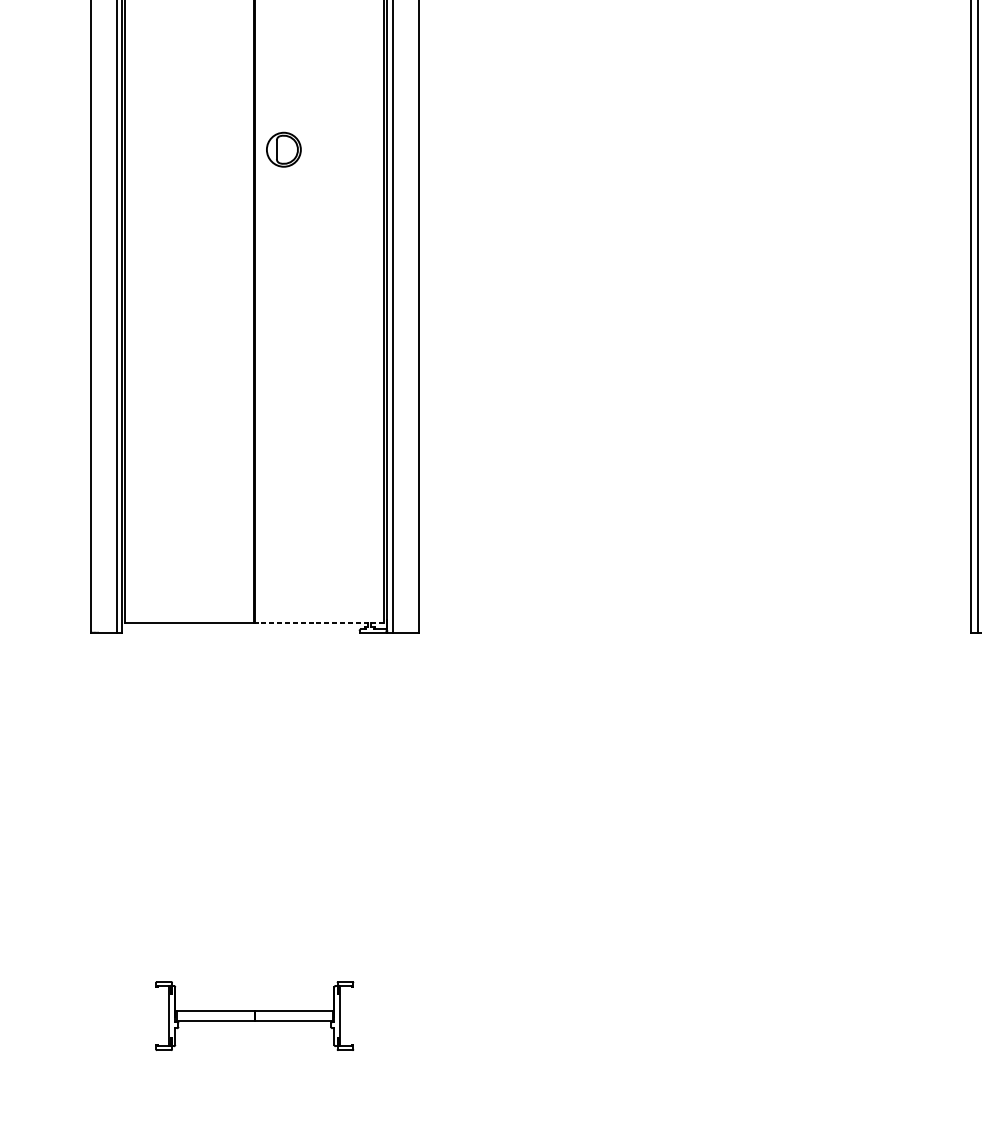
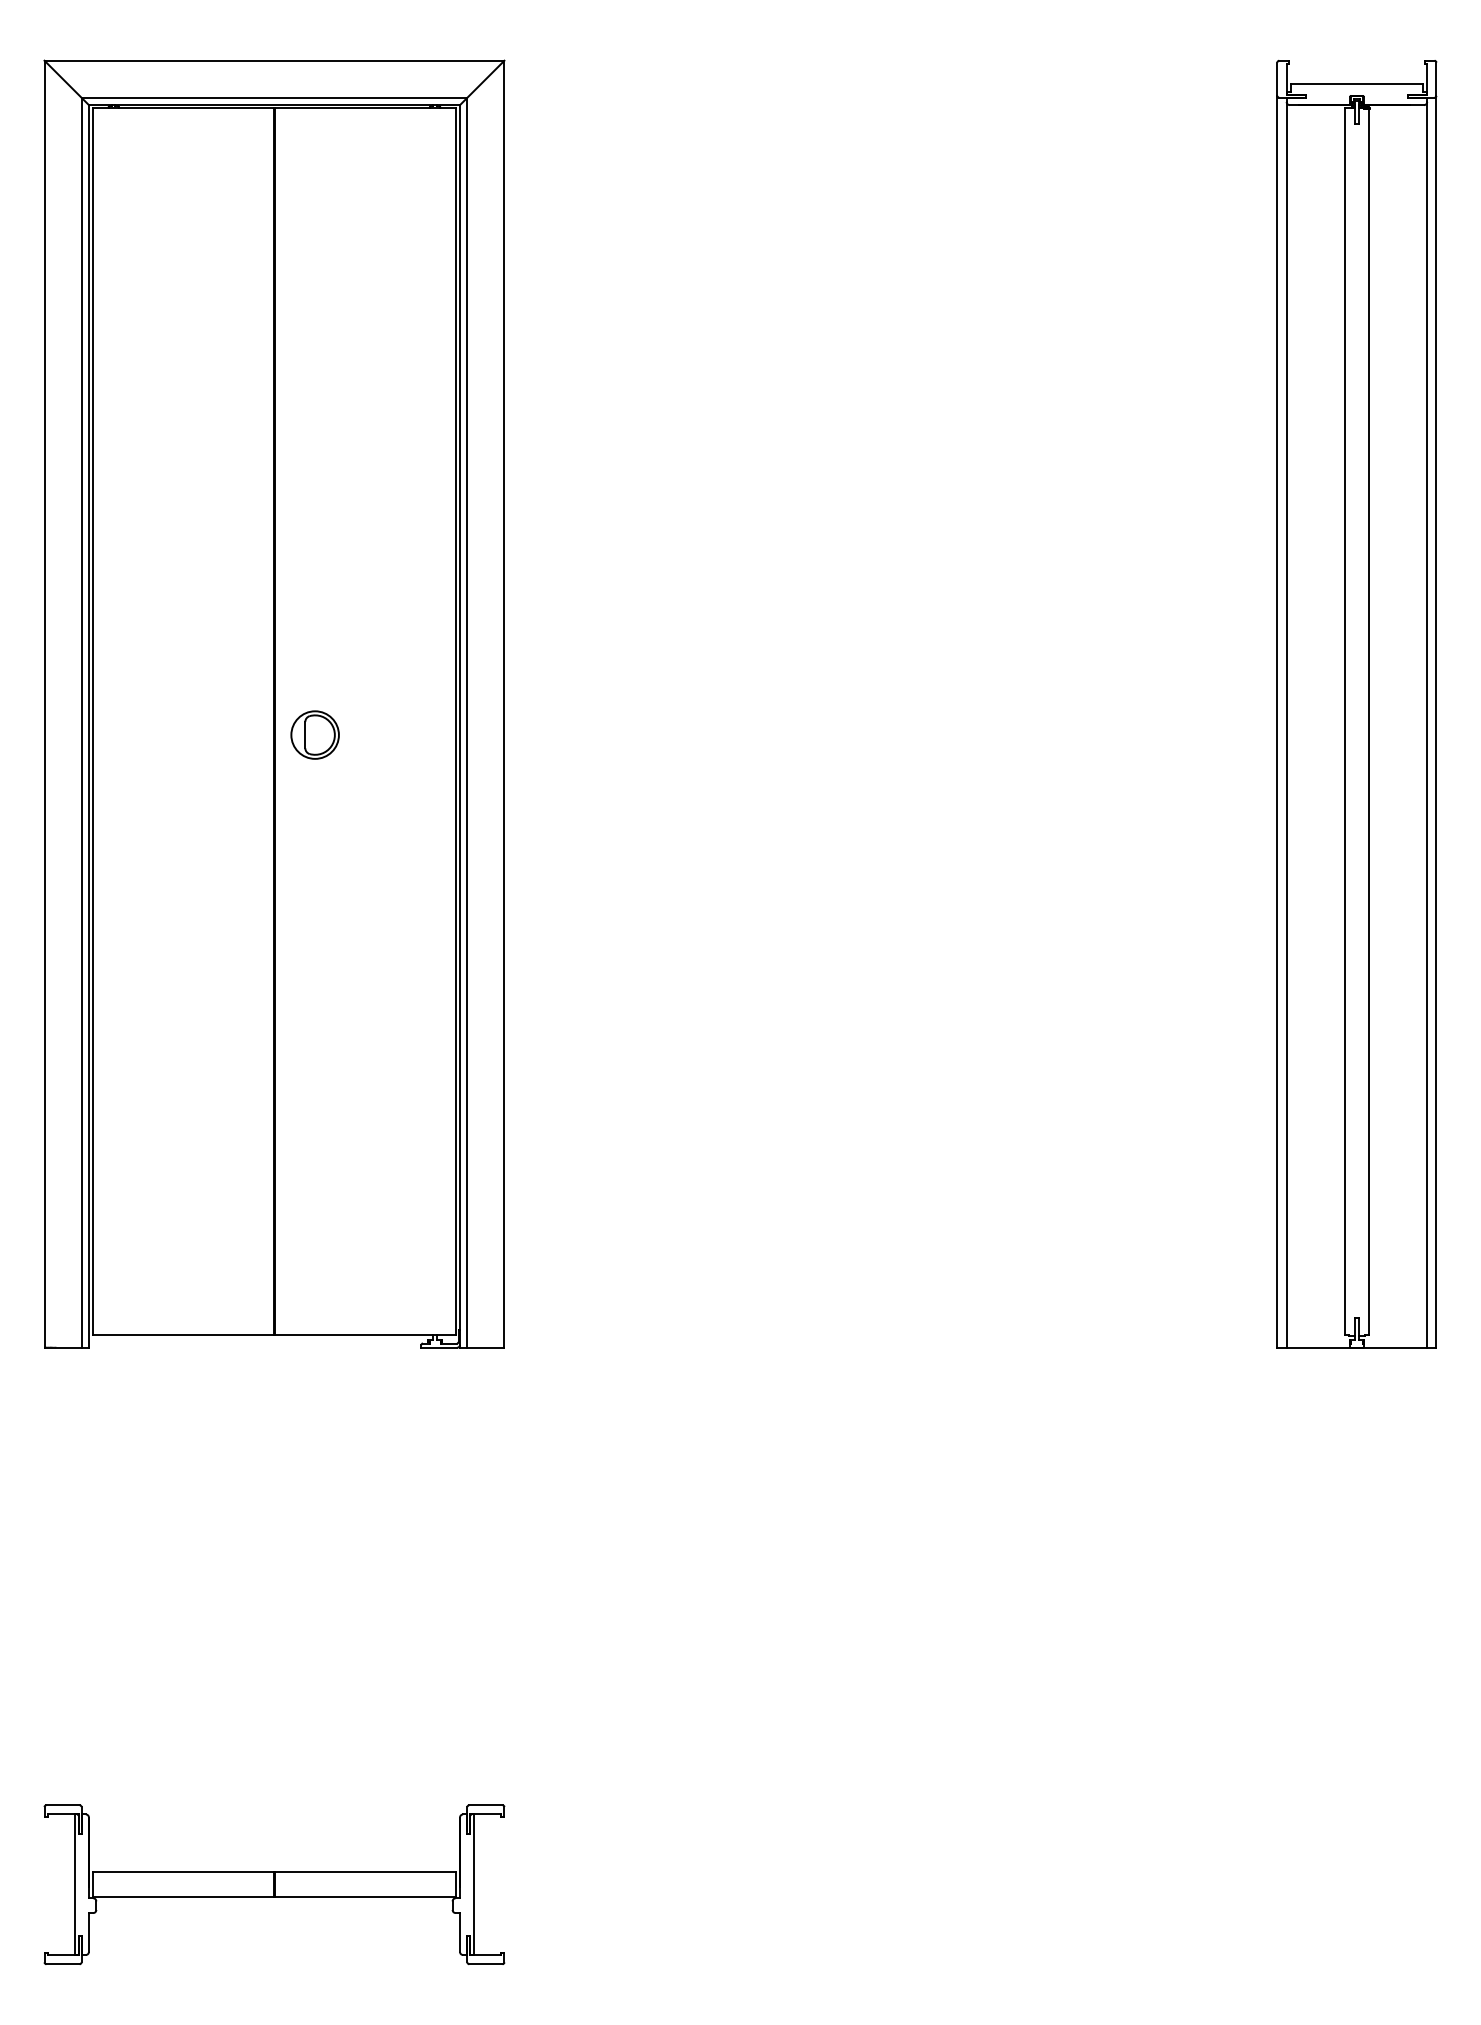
part: (283, 149) -> (314, 734), moved
line: (319, 623) -> (364, 1334), dashed -> solid
part: (254, 1016) -> (274, 1884), size x1.67

